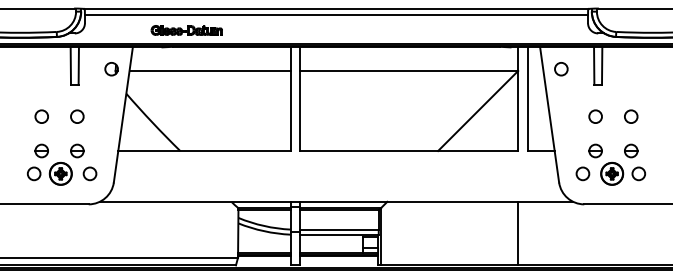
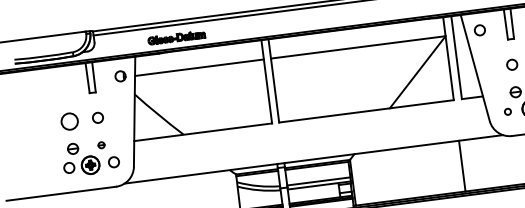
circle: (41, 116) -> (69, 121), size x1.6
part: (77, 150) -> (101, 144), size x0.6
circle: (582, 173) -> (507, 111), size x0.6

